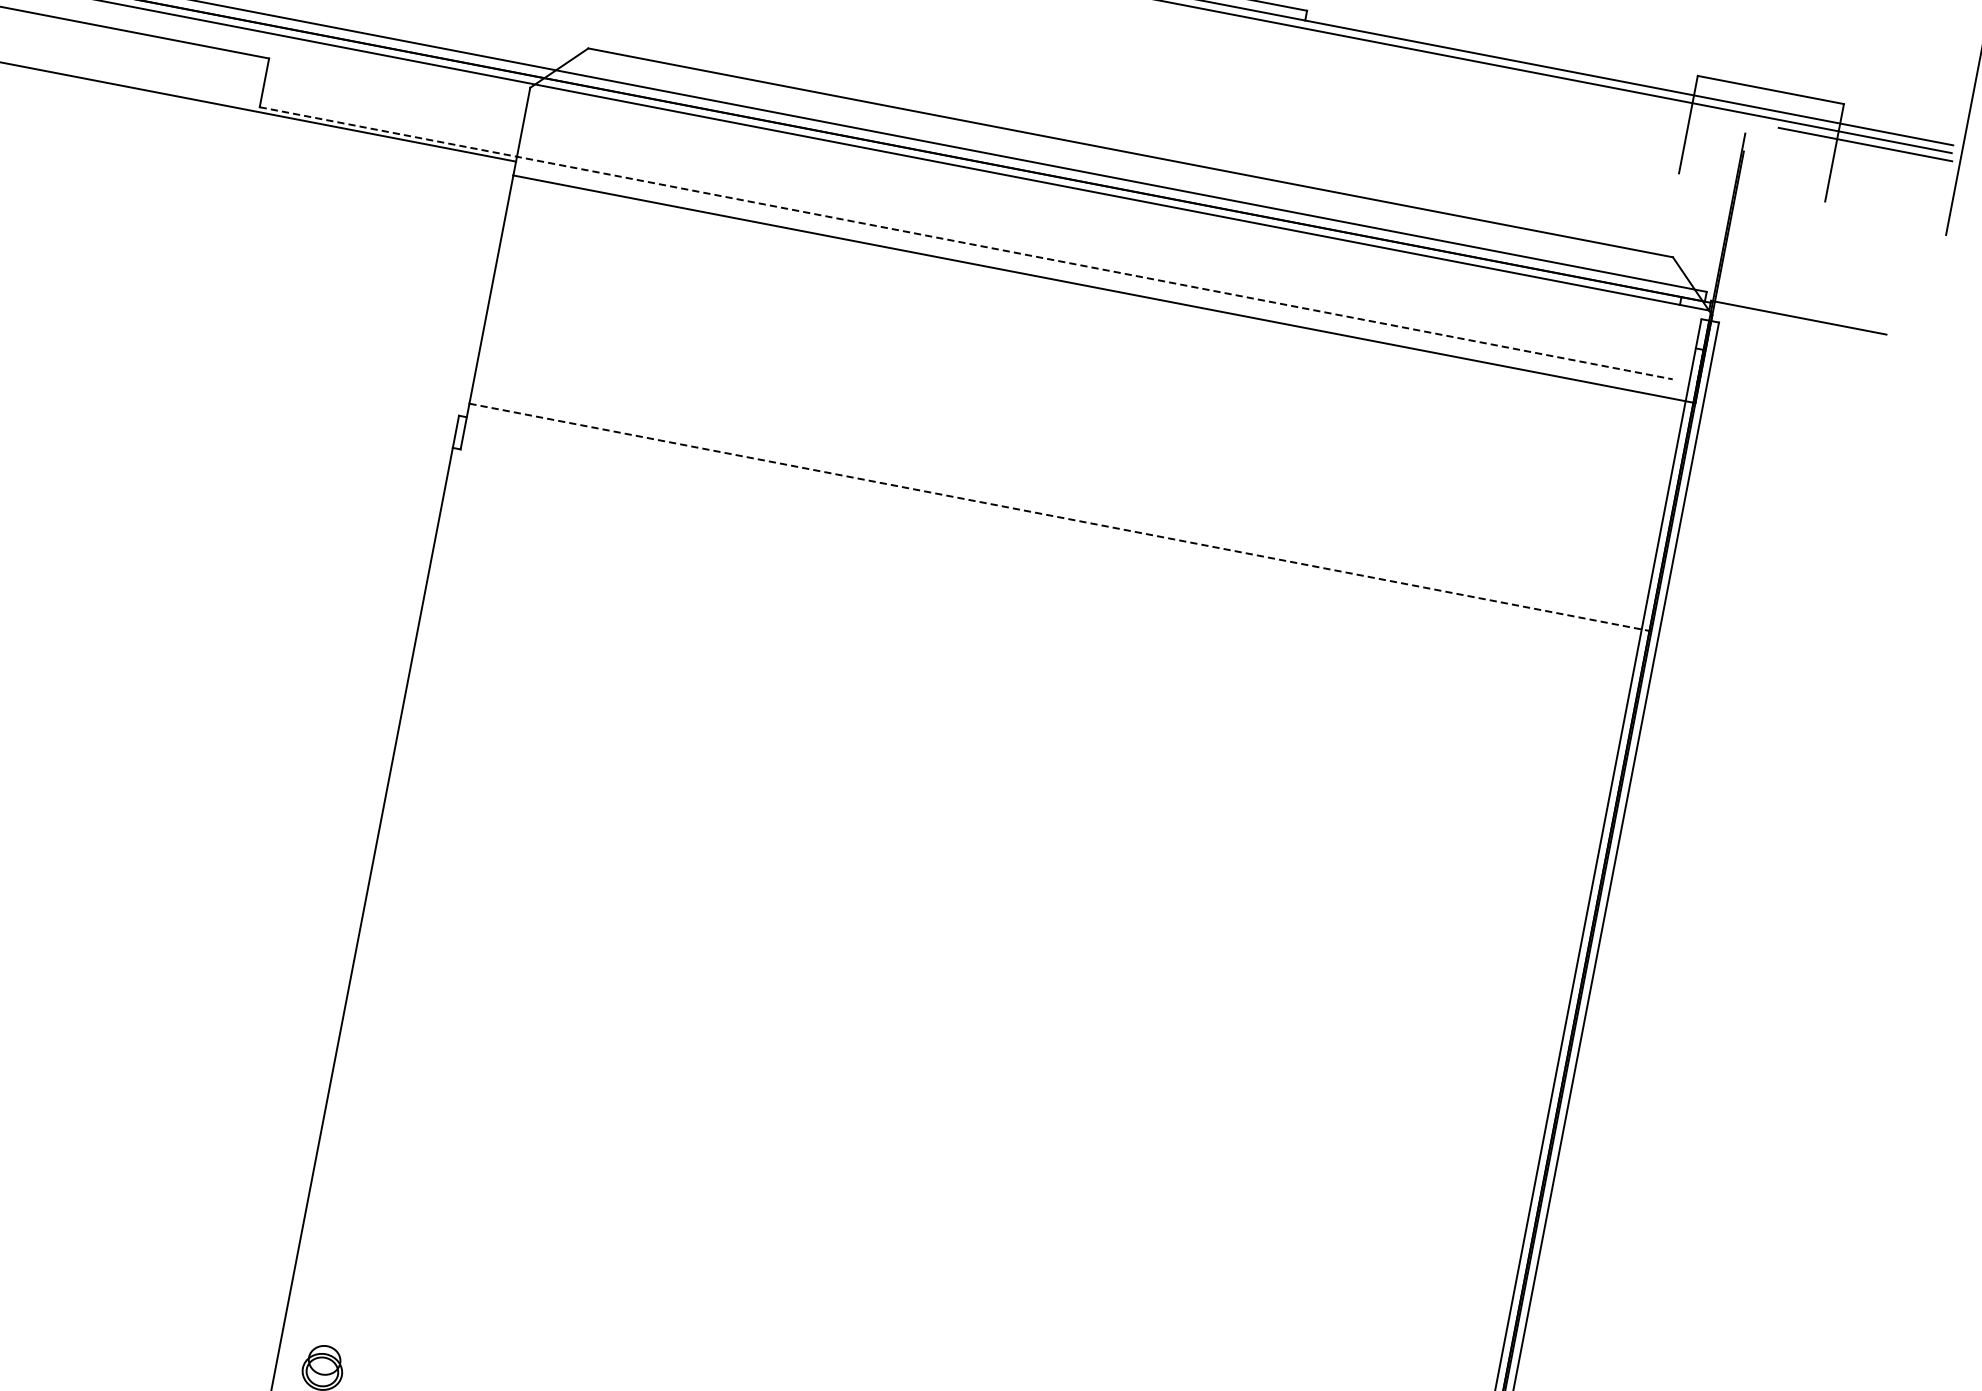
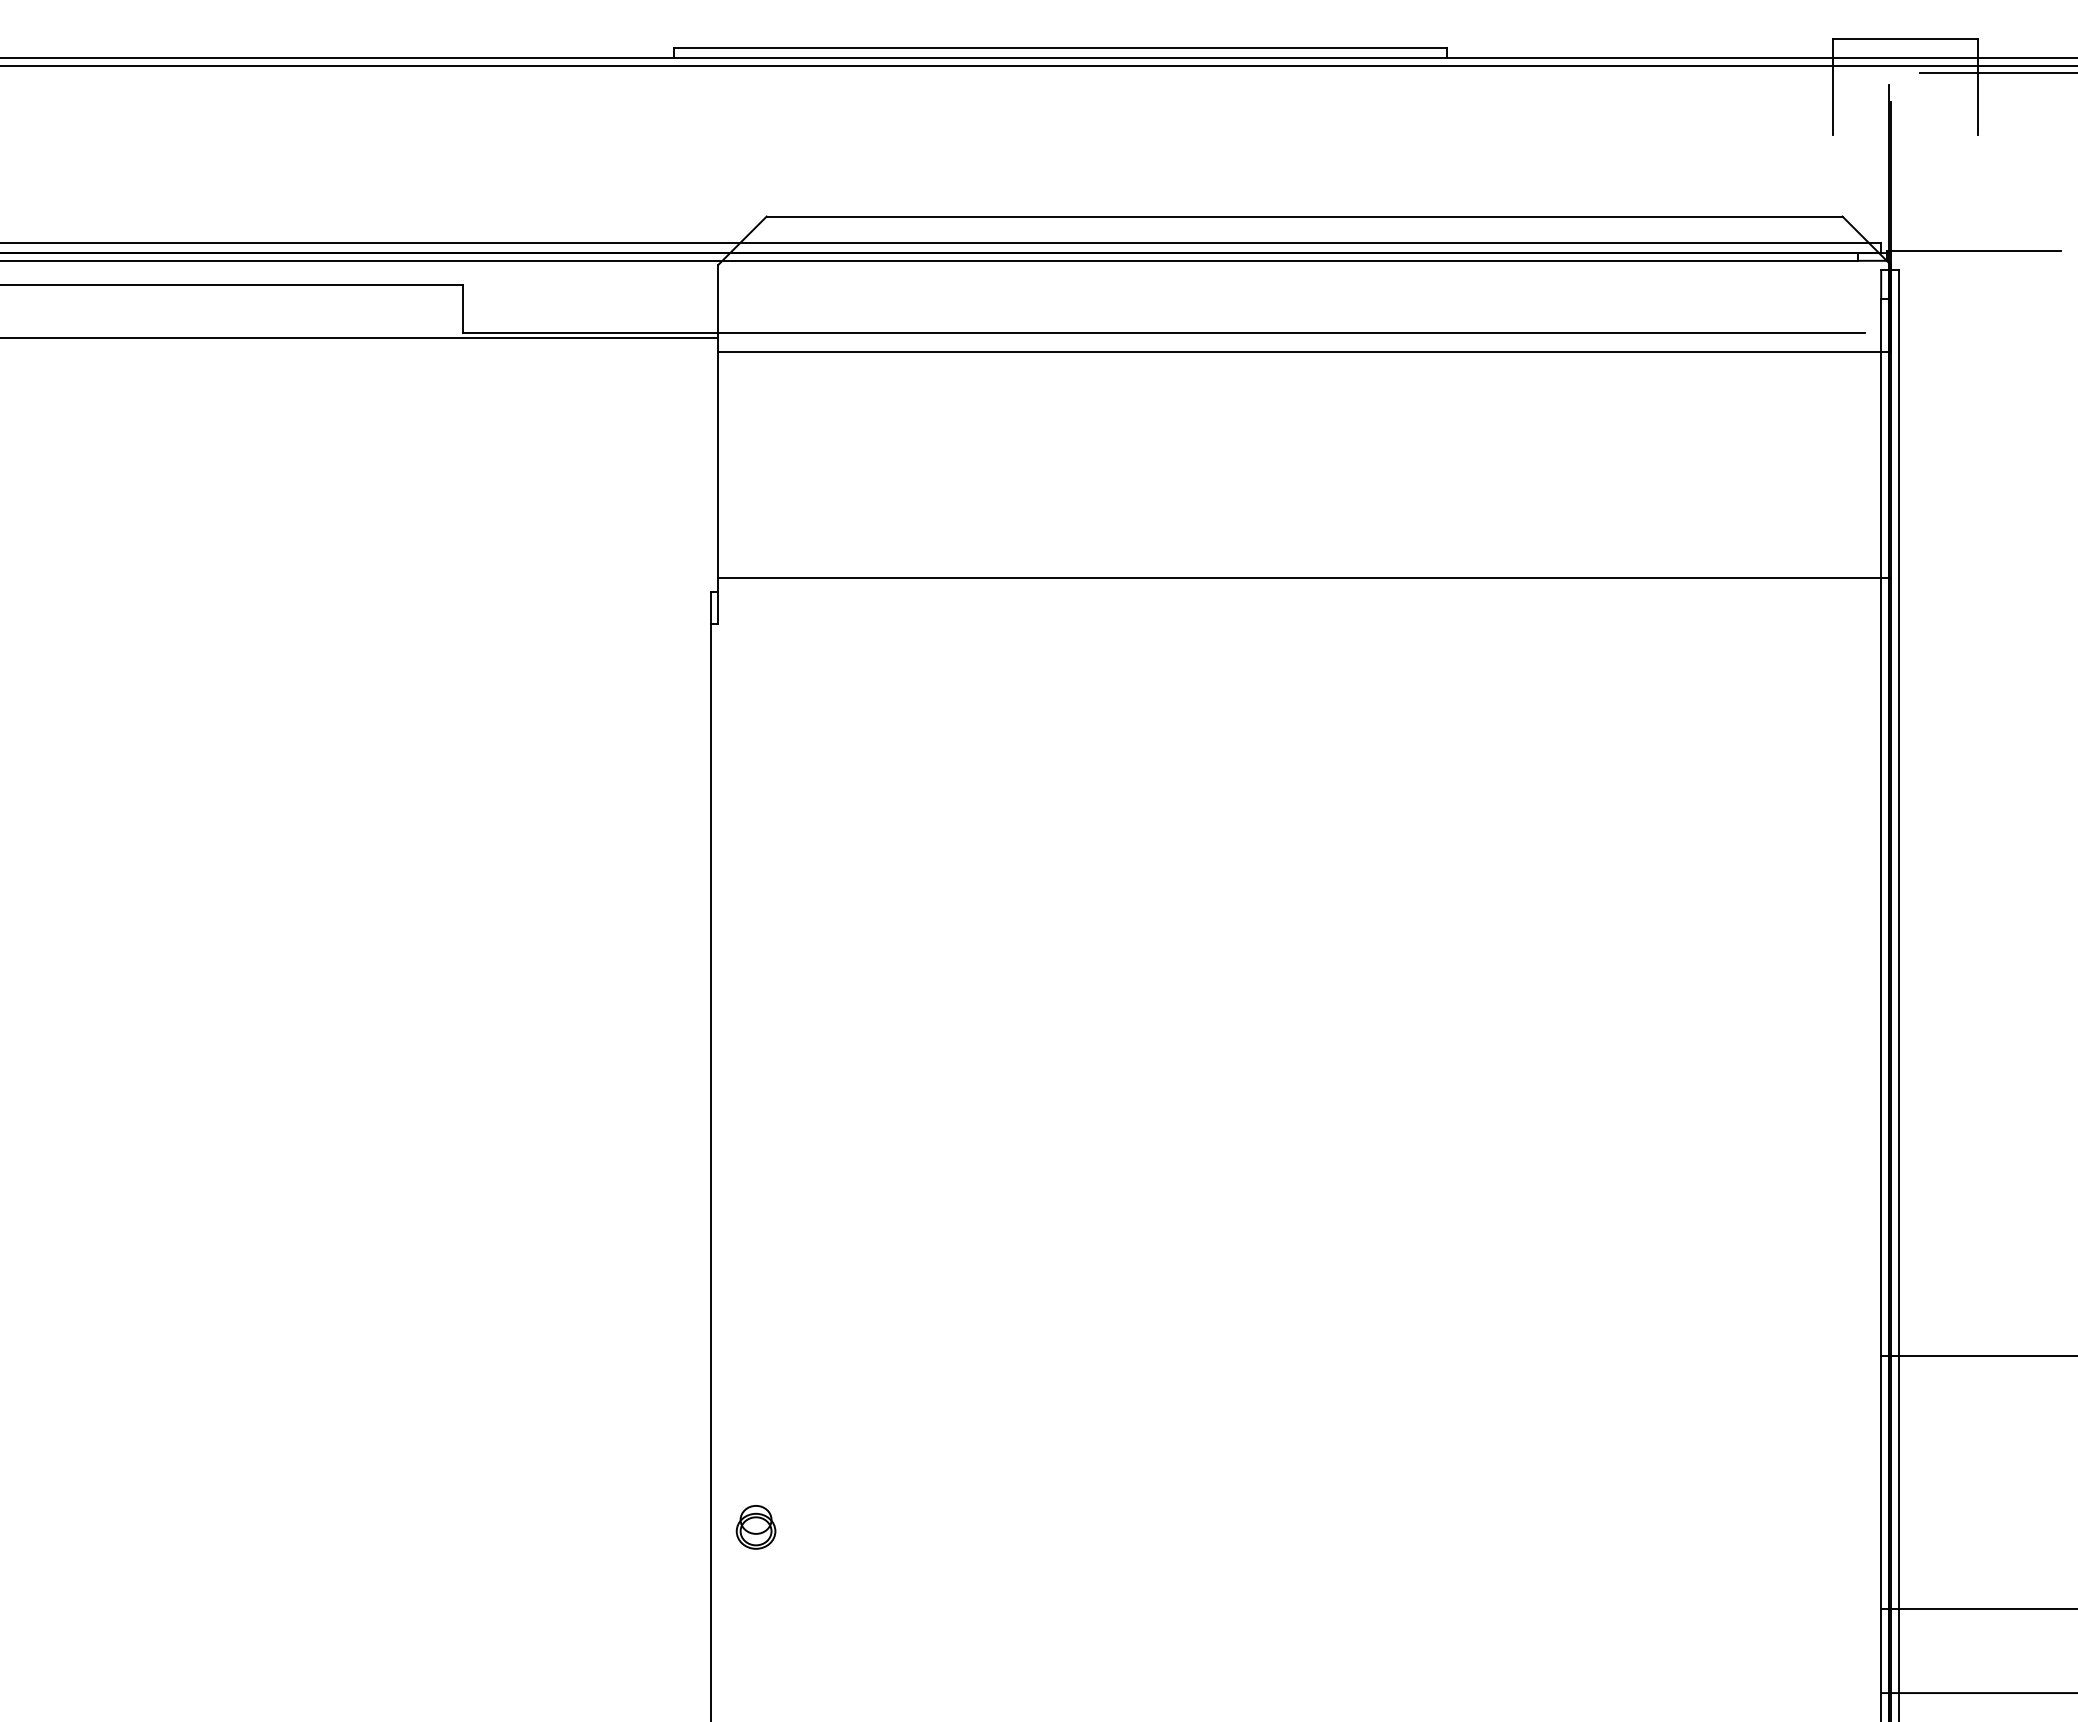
line: (965, 243) -> (1163, 333), dashed -> solid
line: (1061, 517) -> (1305, 578), dashed -> solid

